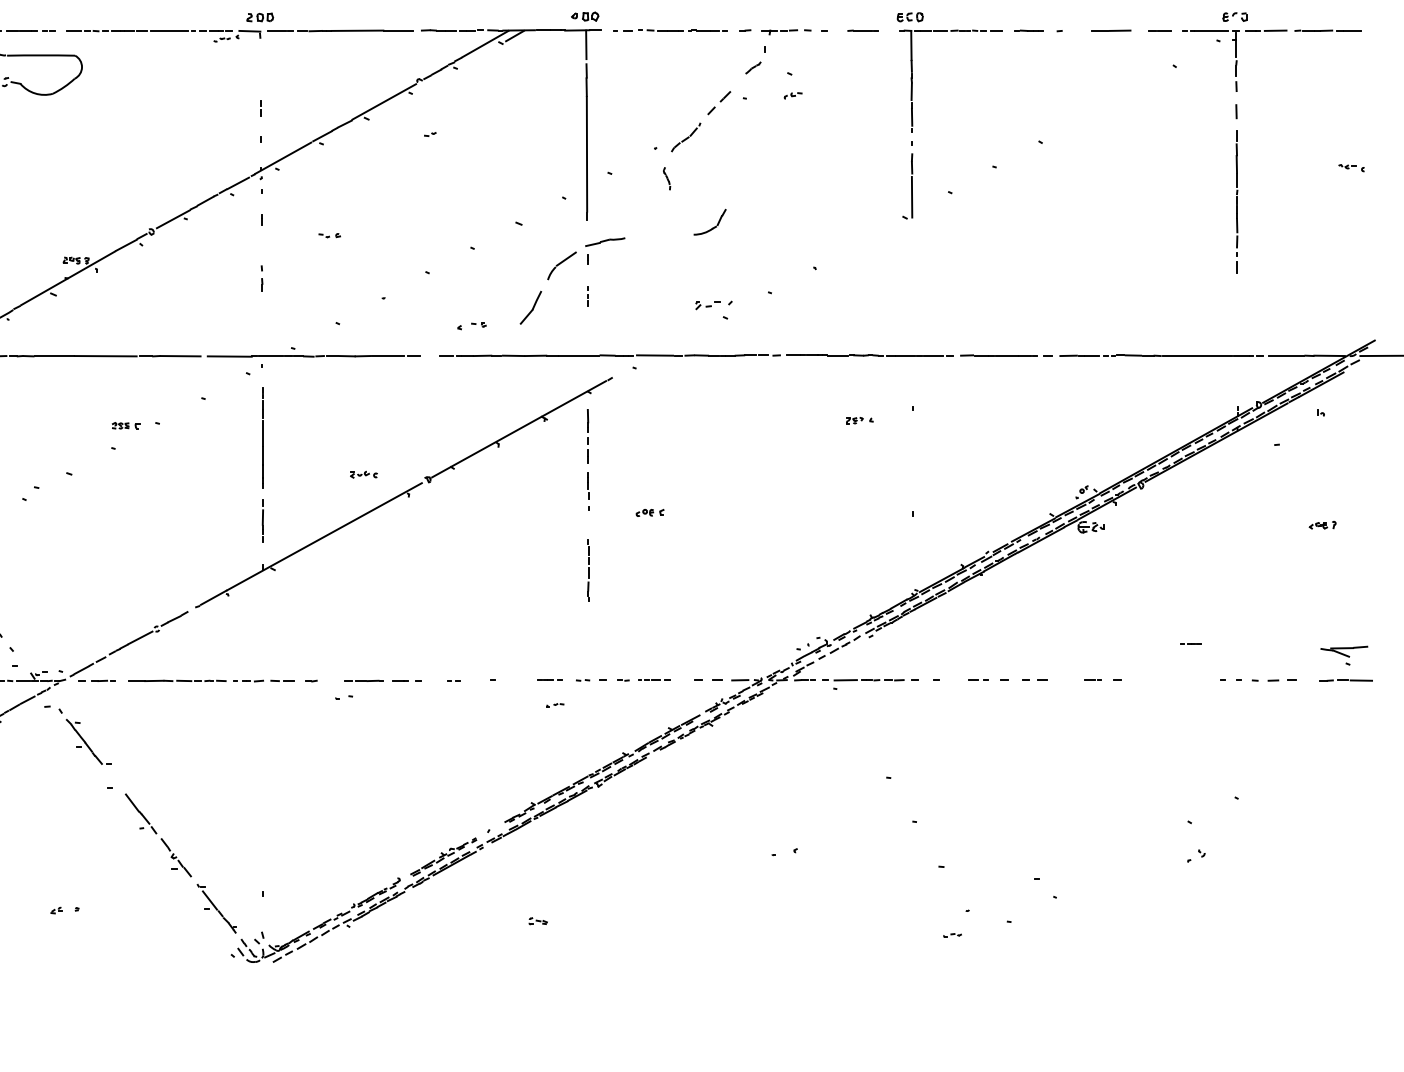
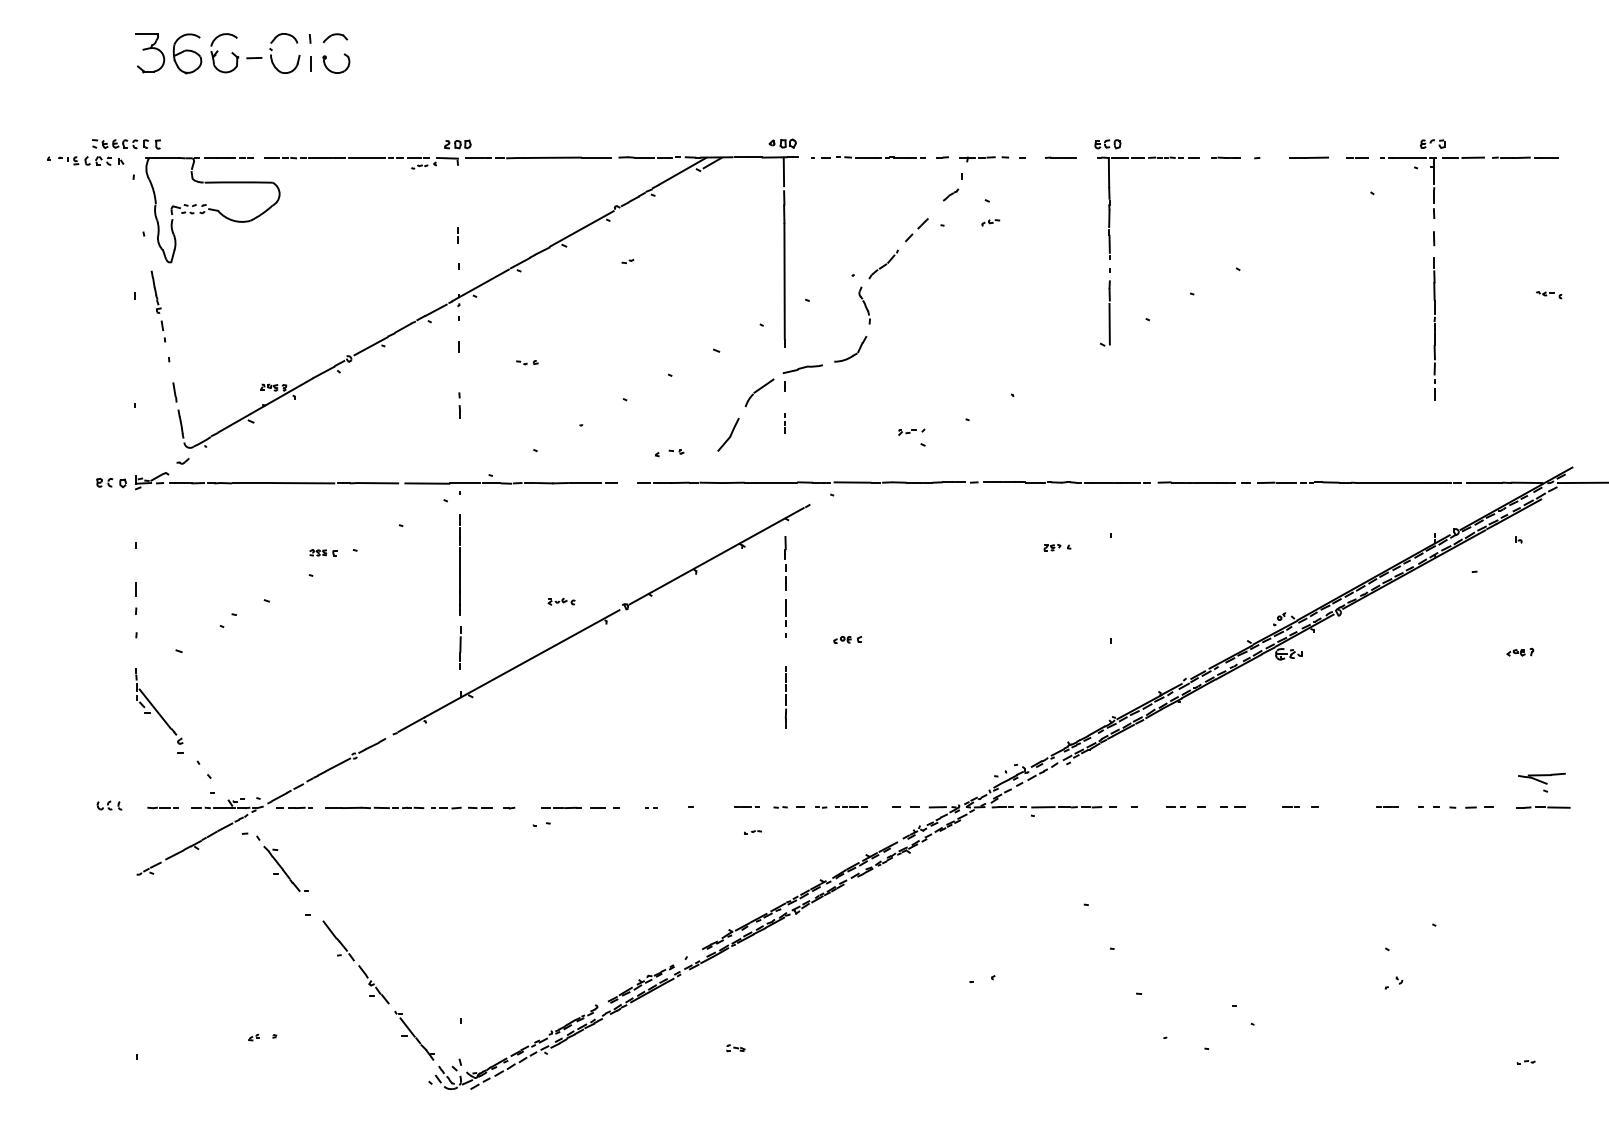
part: (666, 178) -> (864, 305), size x1.67
part: (709, 222) -> (850, 349), moved
part: (713, 304) -> (911, 431), size x0.71
line: (1190, 643) -> (1387, 806), moved
part: (951, 935) -> (1525, 1062), moved

